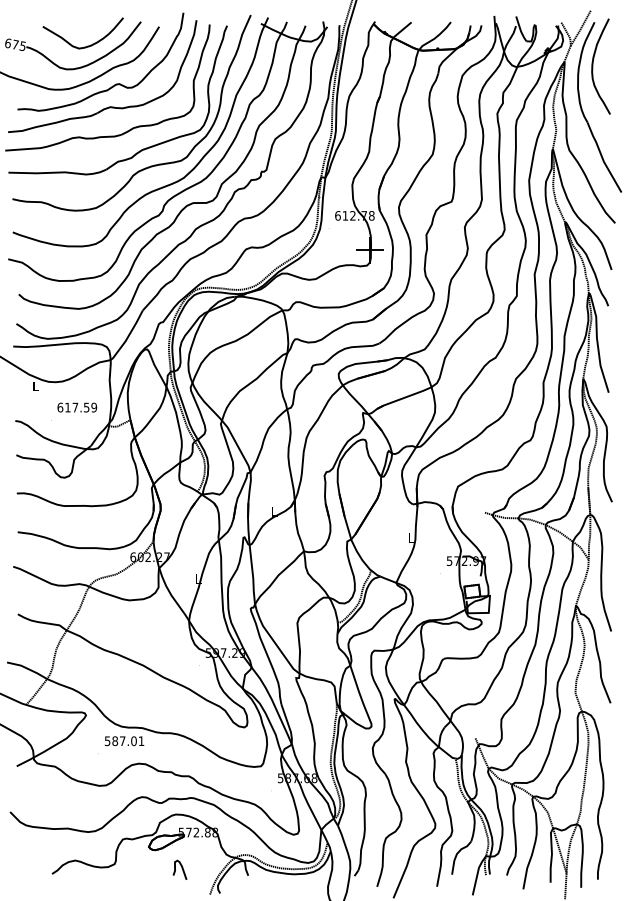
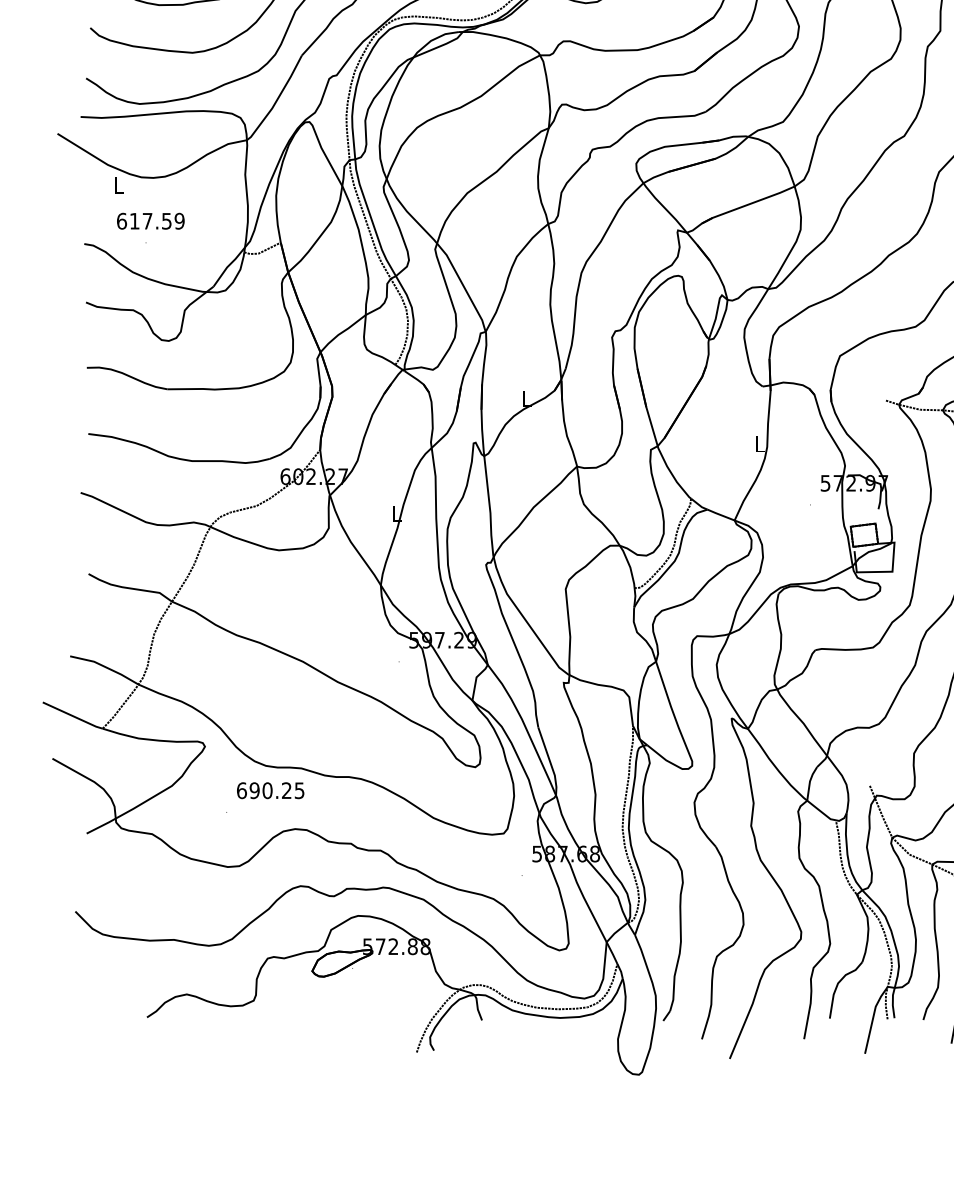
text: (77, 407) -> (151, 221), moved
text: (124, 741) -> (270, 791), 587.01 -> 690.25
curve: (181, 868) -> (367, 1008), removed

